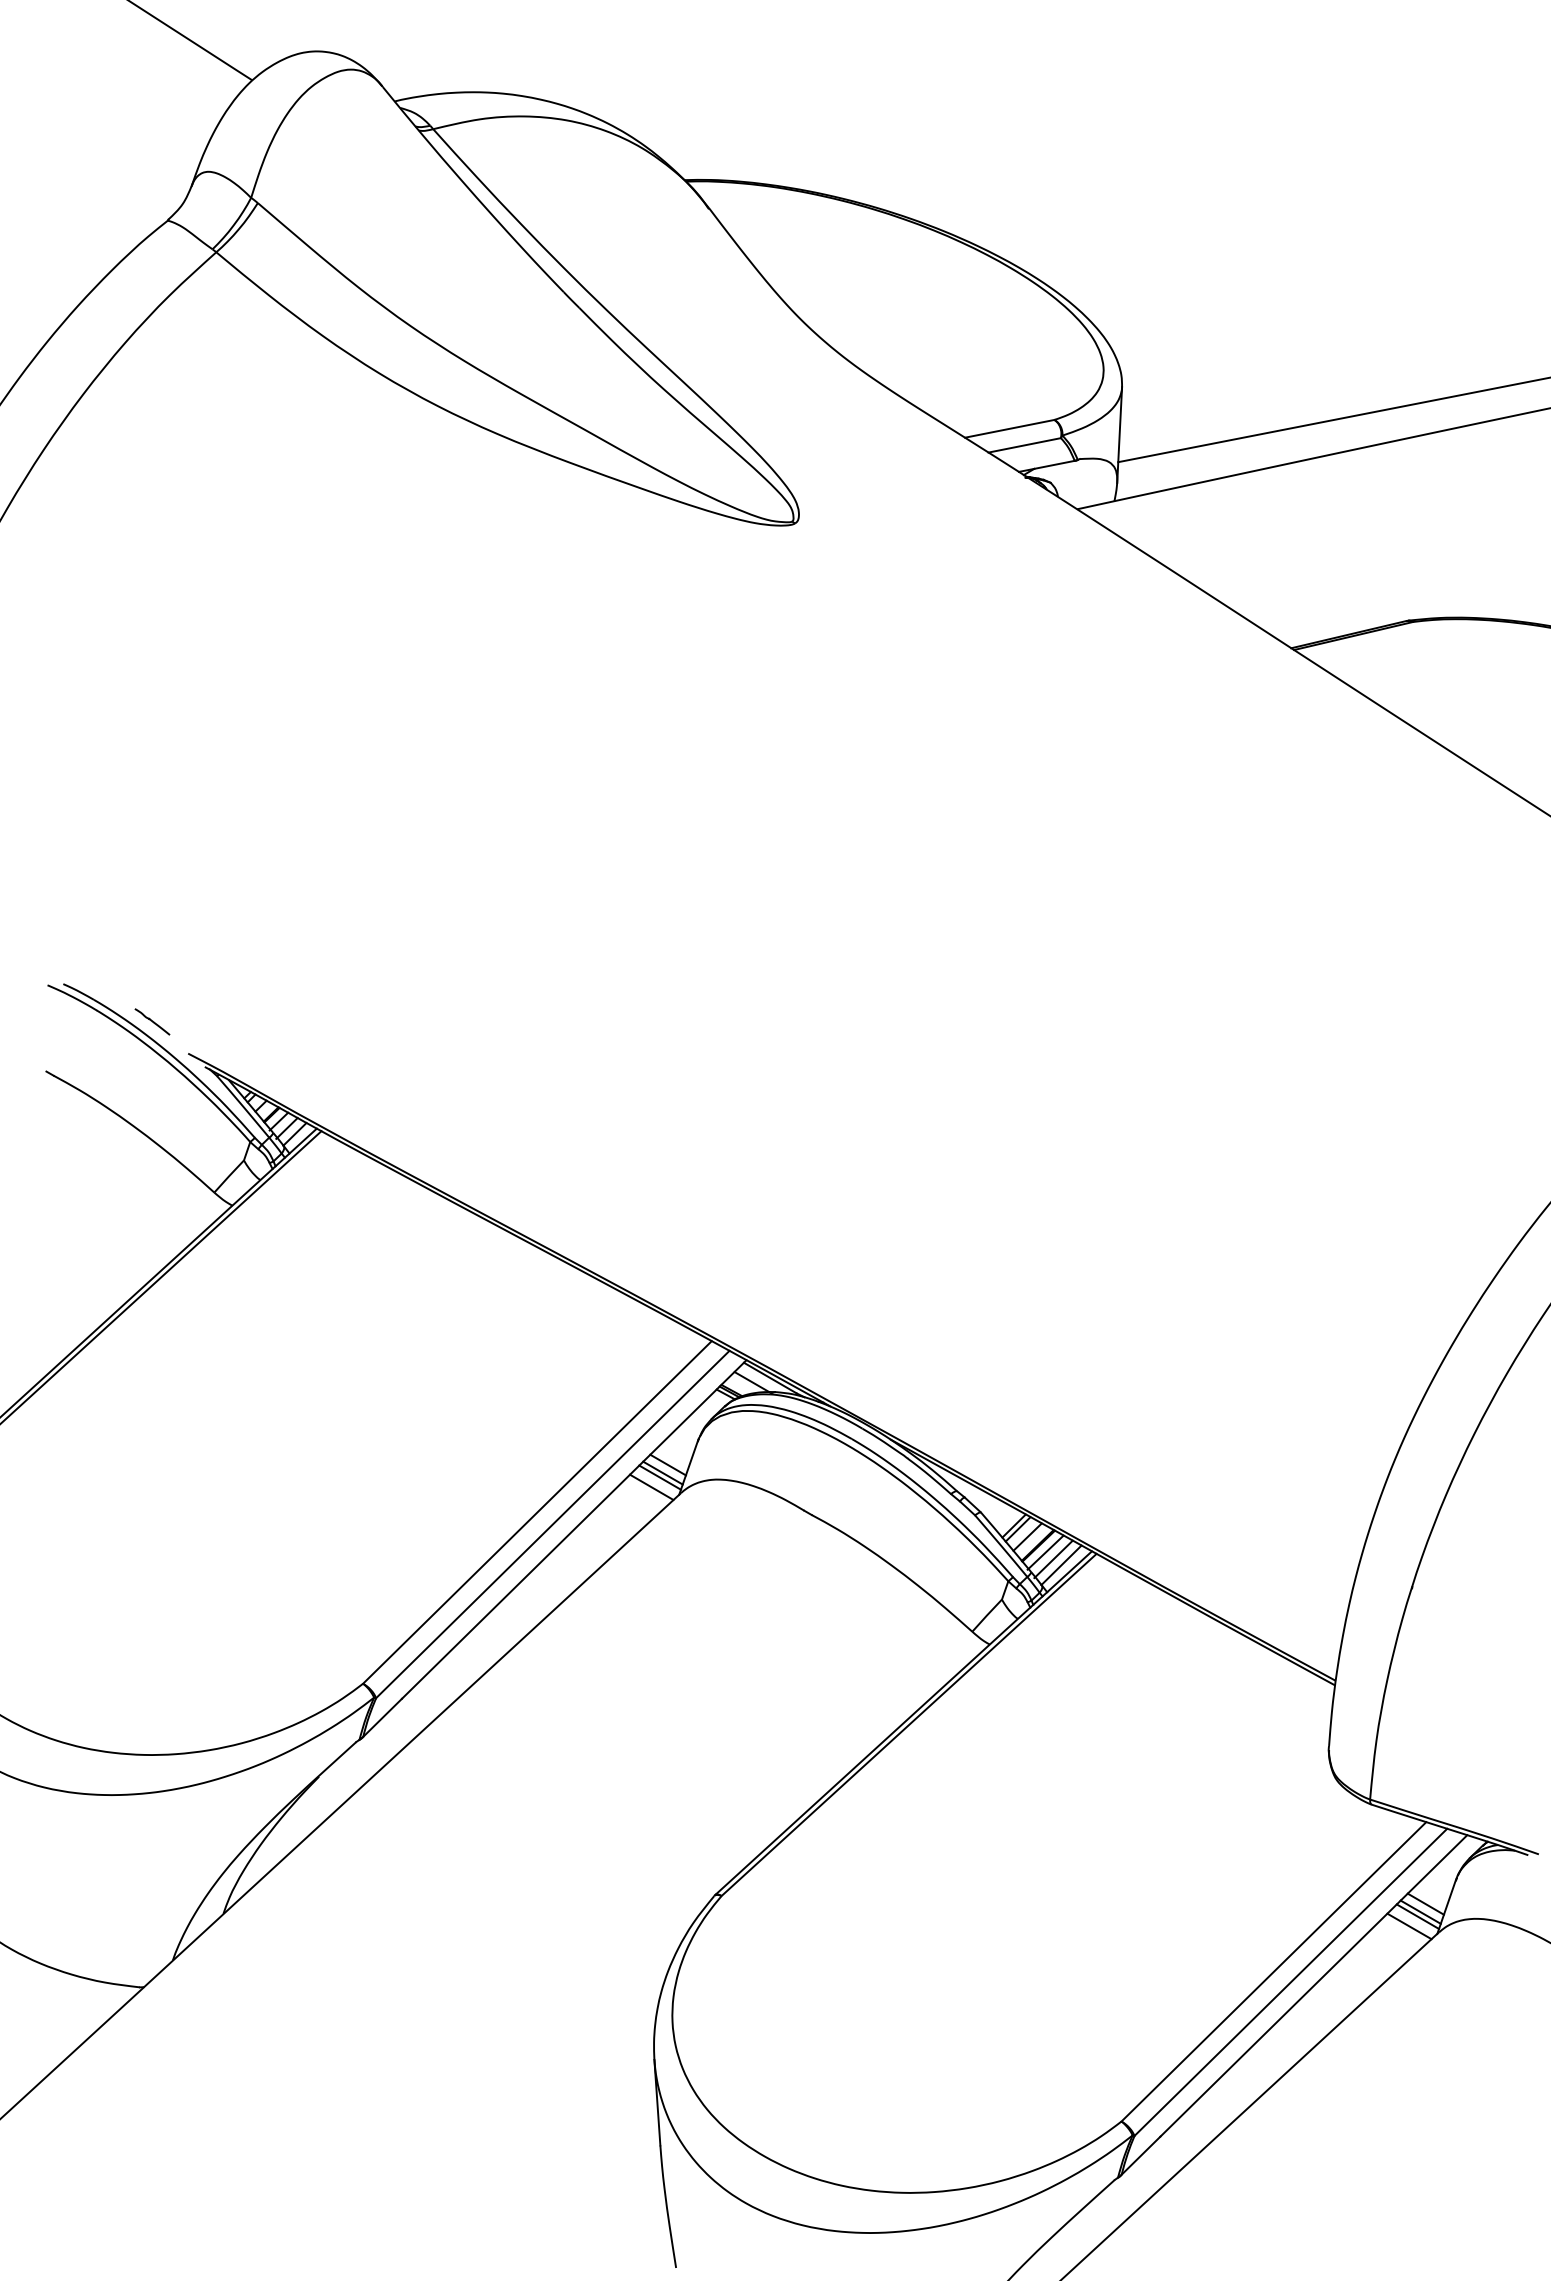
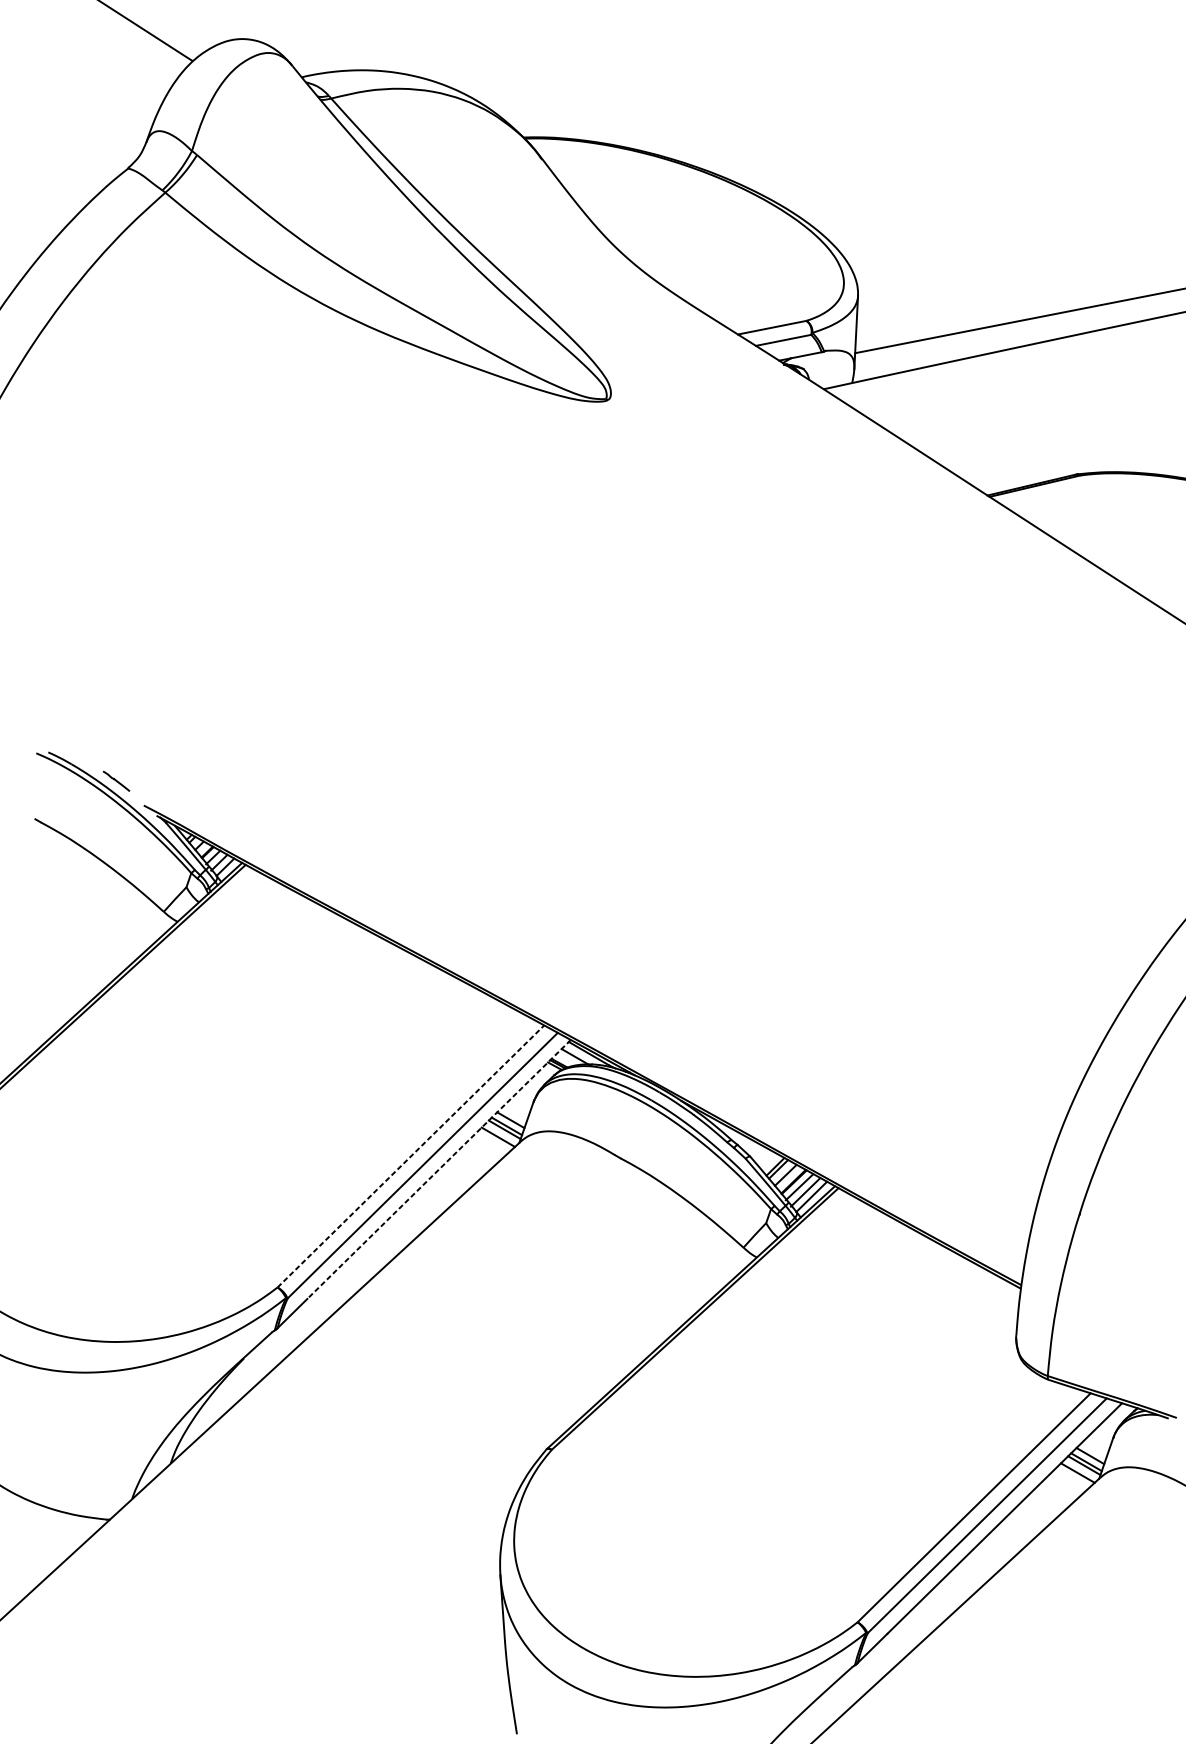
line: (537, 1512) -> (410, 1156), solid -> dashed
line: (573, 1529) -> (438, 1169), solid -> dashed

